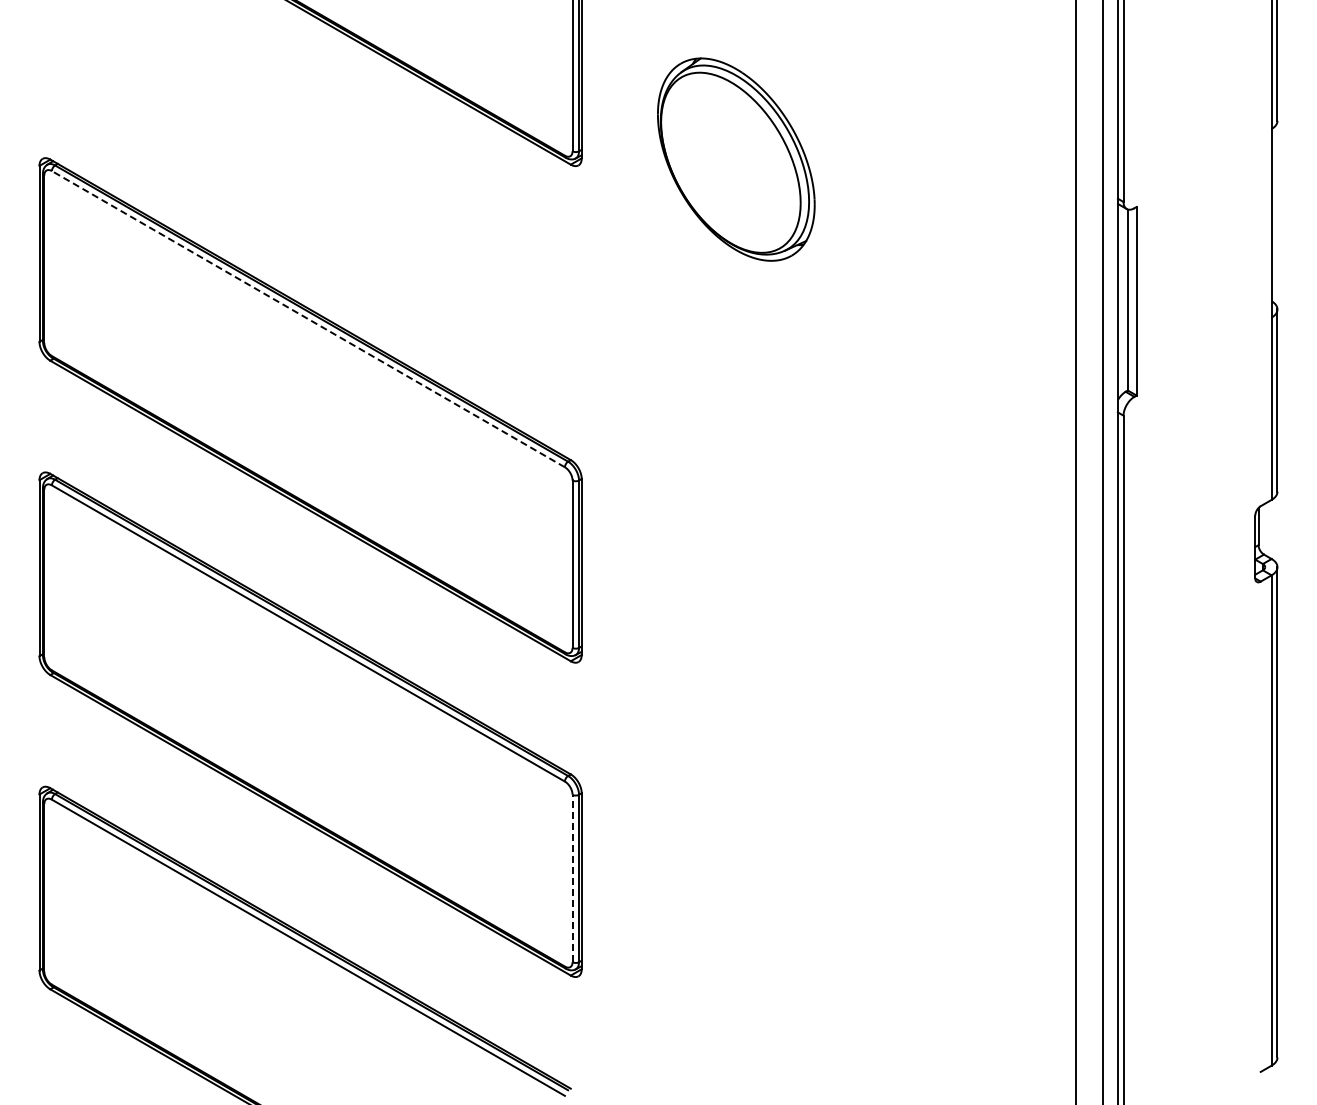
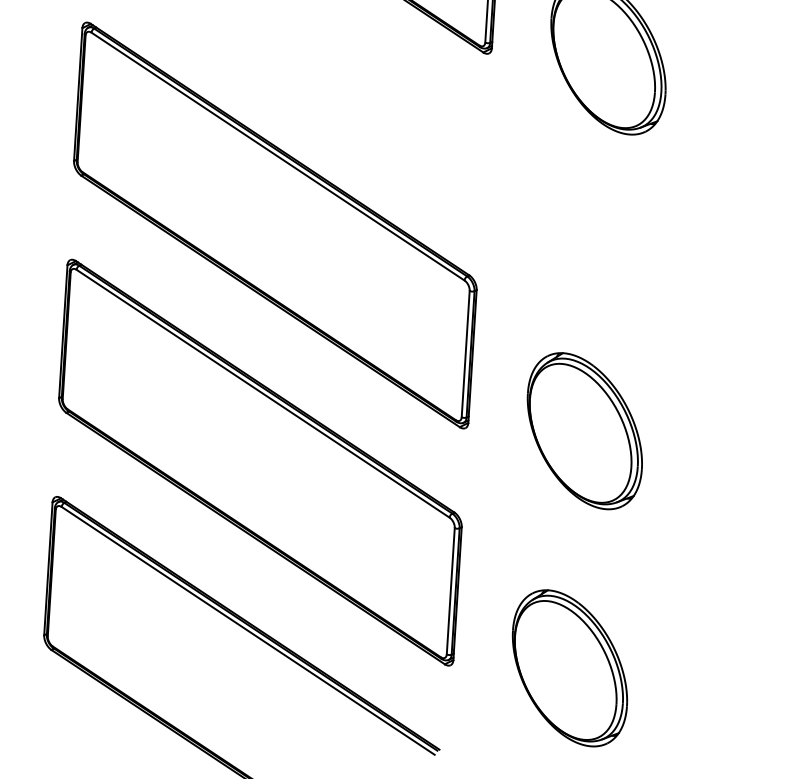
line: (308, 318) -> (278, 156), dashed -> solid
part: (736, 656) -> (585, 431), added
line: (572, 878) -> (450, 591), dashed -> solid
part: (736, 970) -> (570, 668), added

